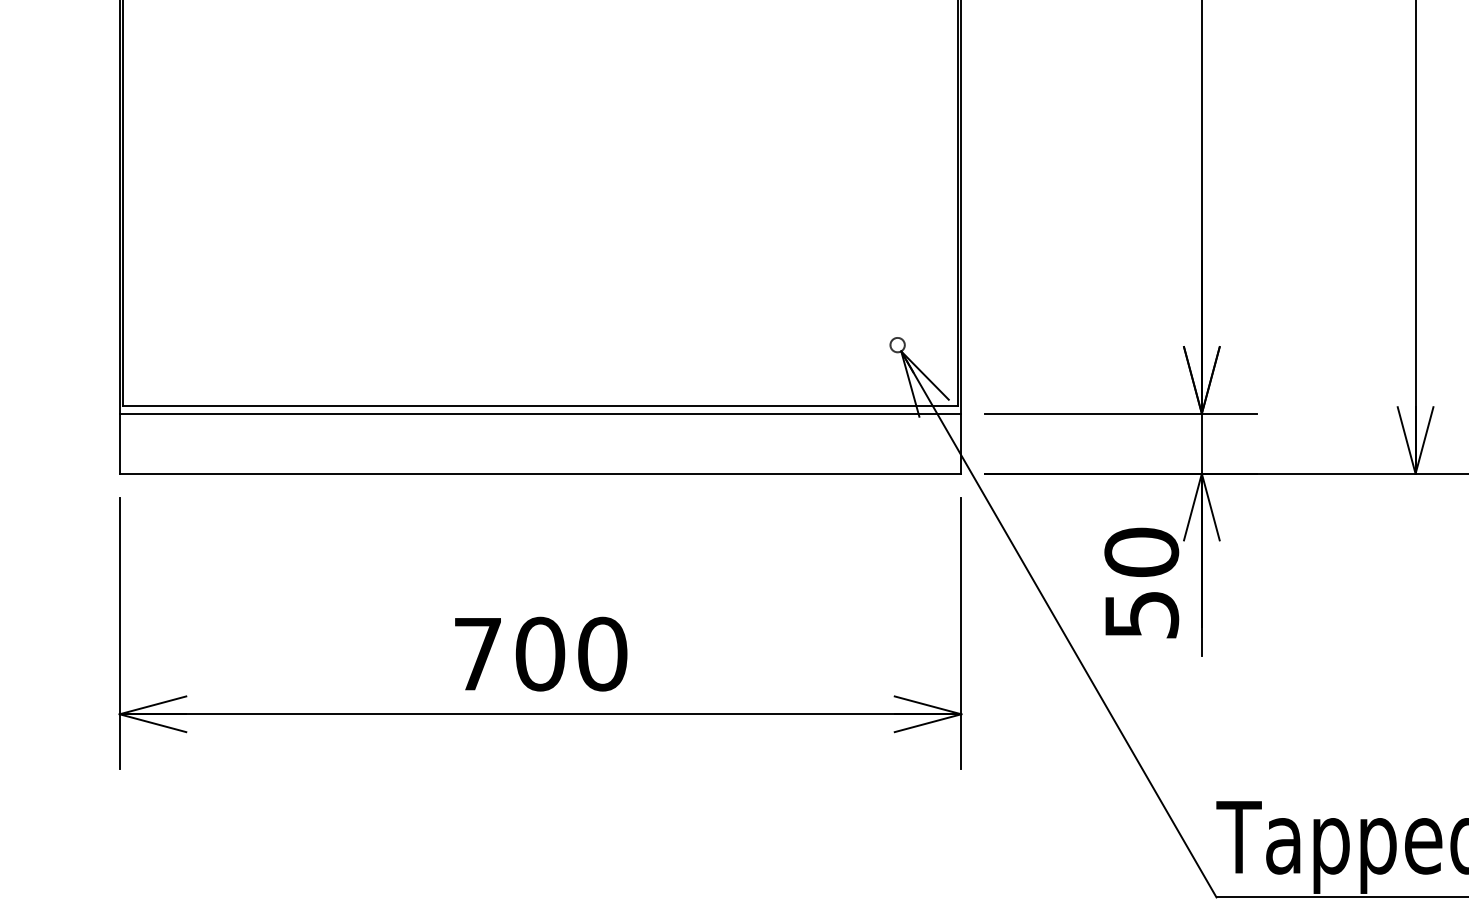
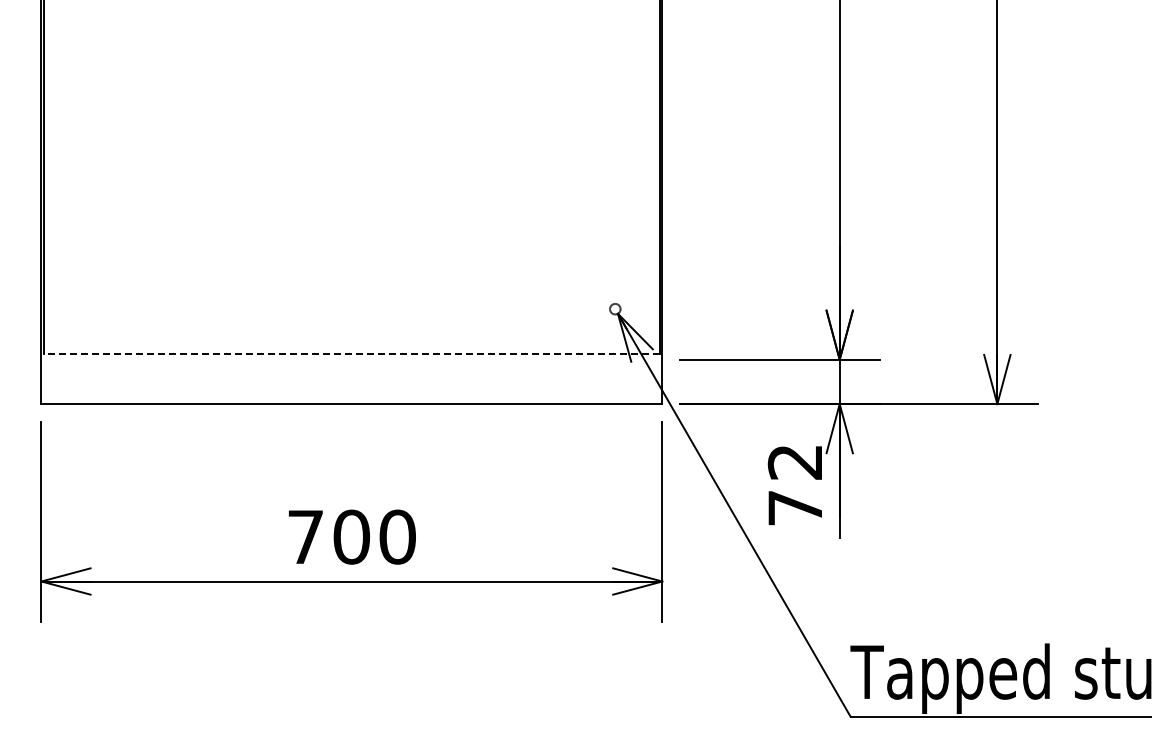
line: (541, 406) -> (352, 354), solid -> dashed
line: (539, 413) -> (351, 359), removed
text: (1140, 582) -> (794, 484), 50 -> 72

